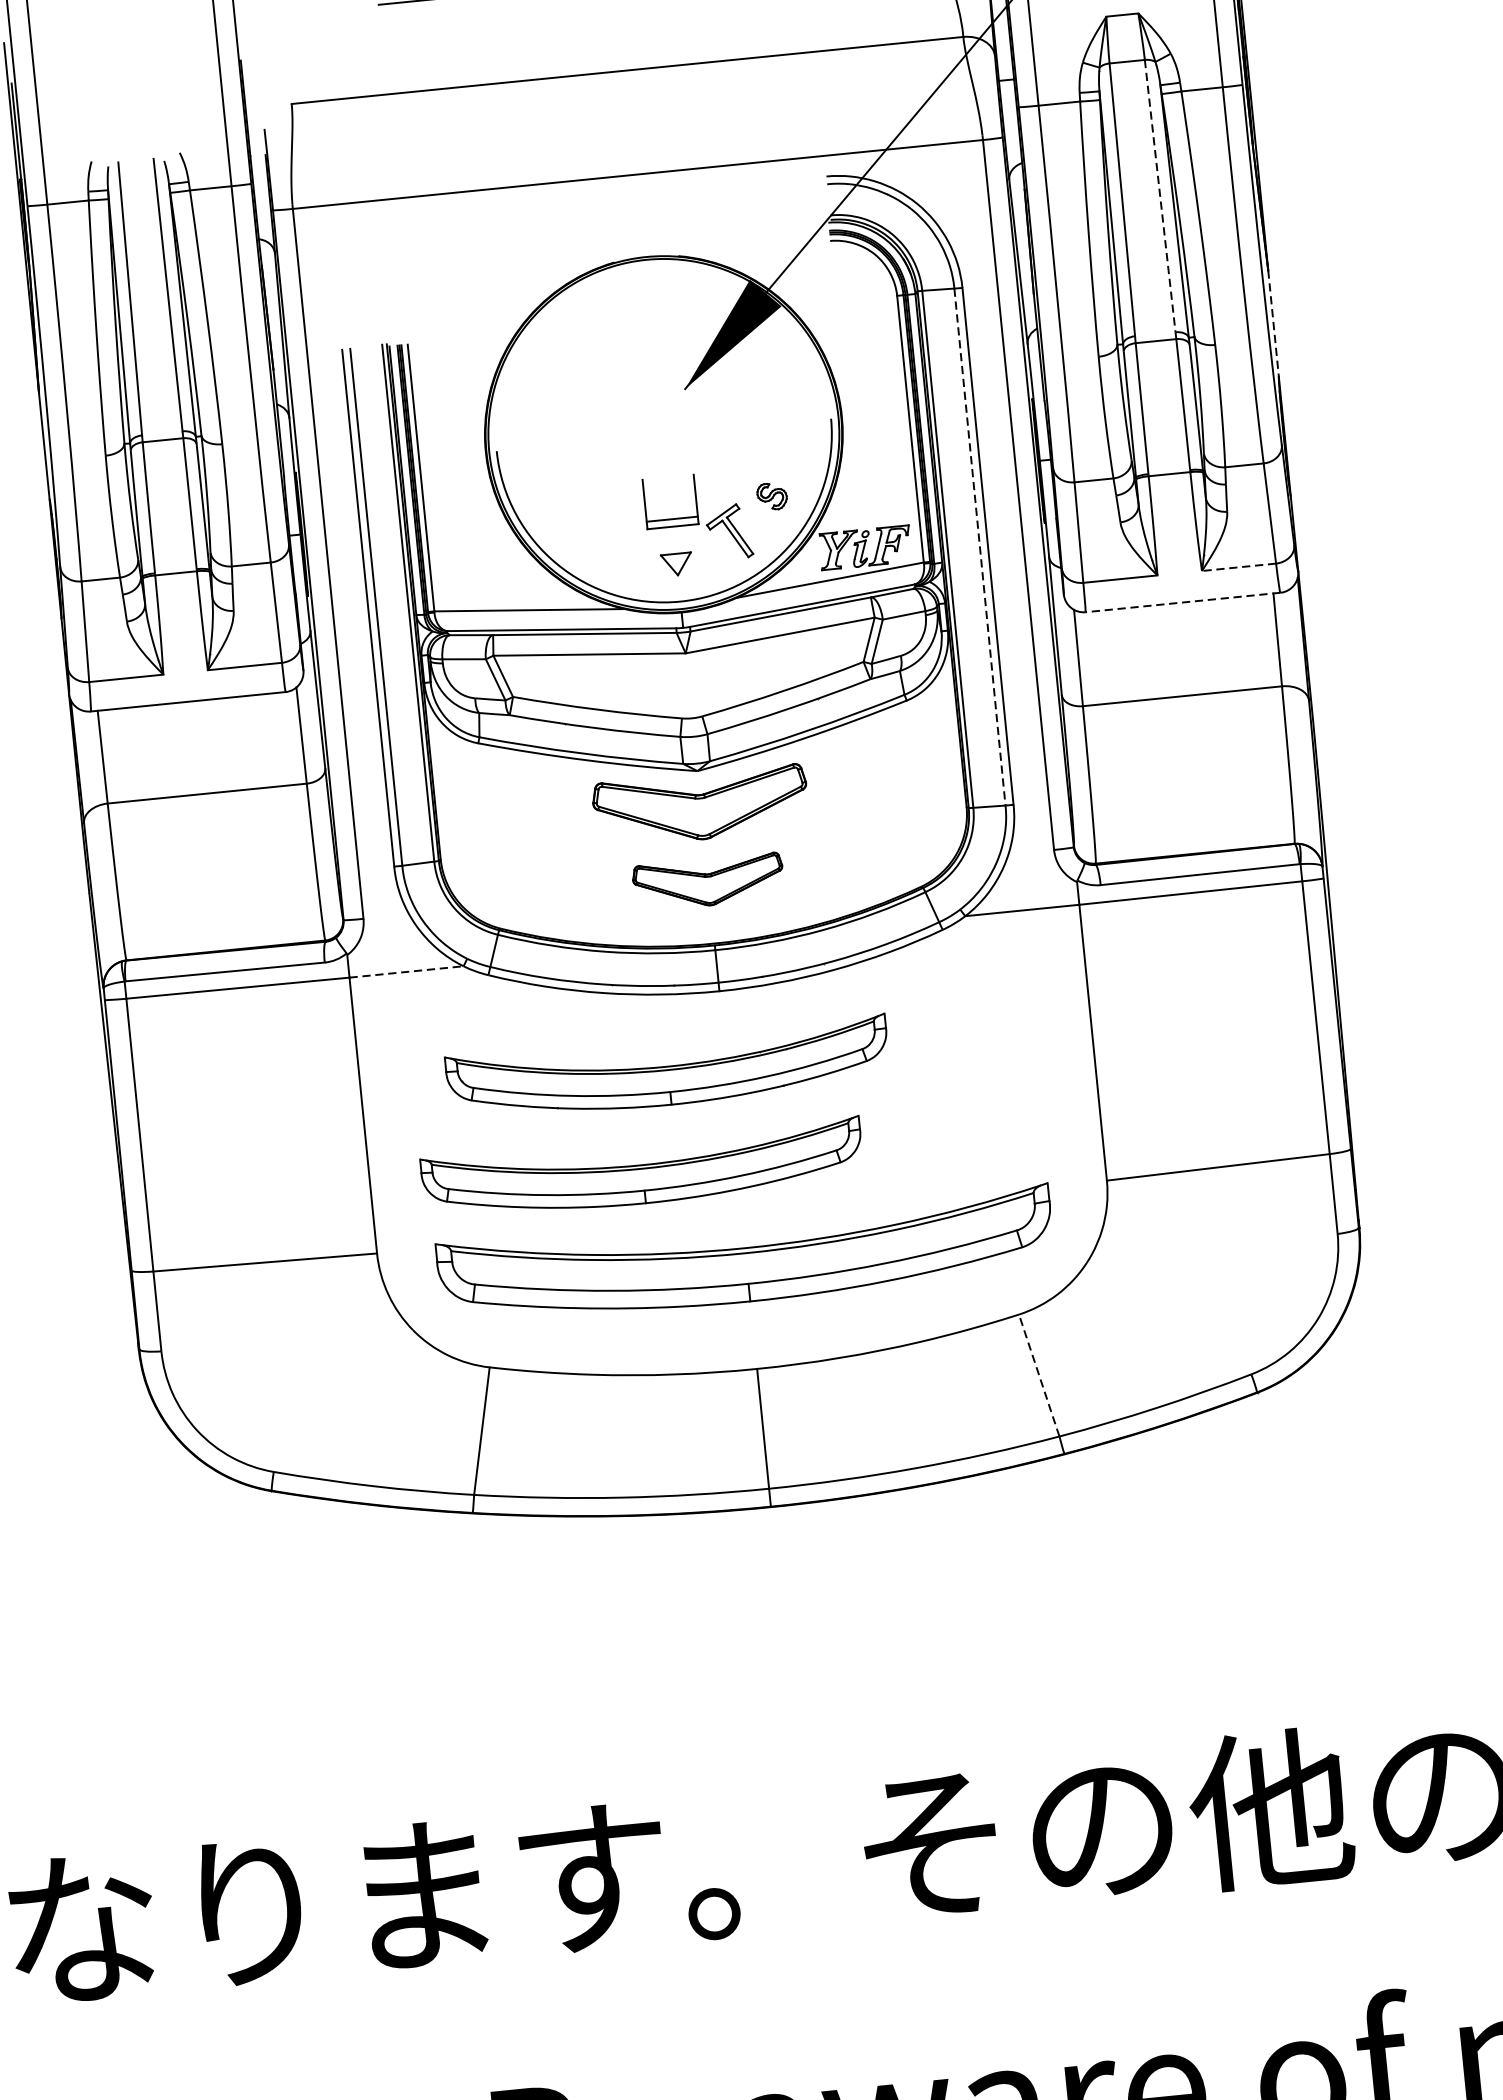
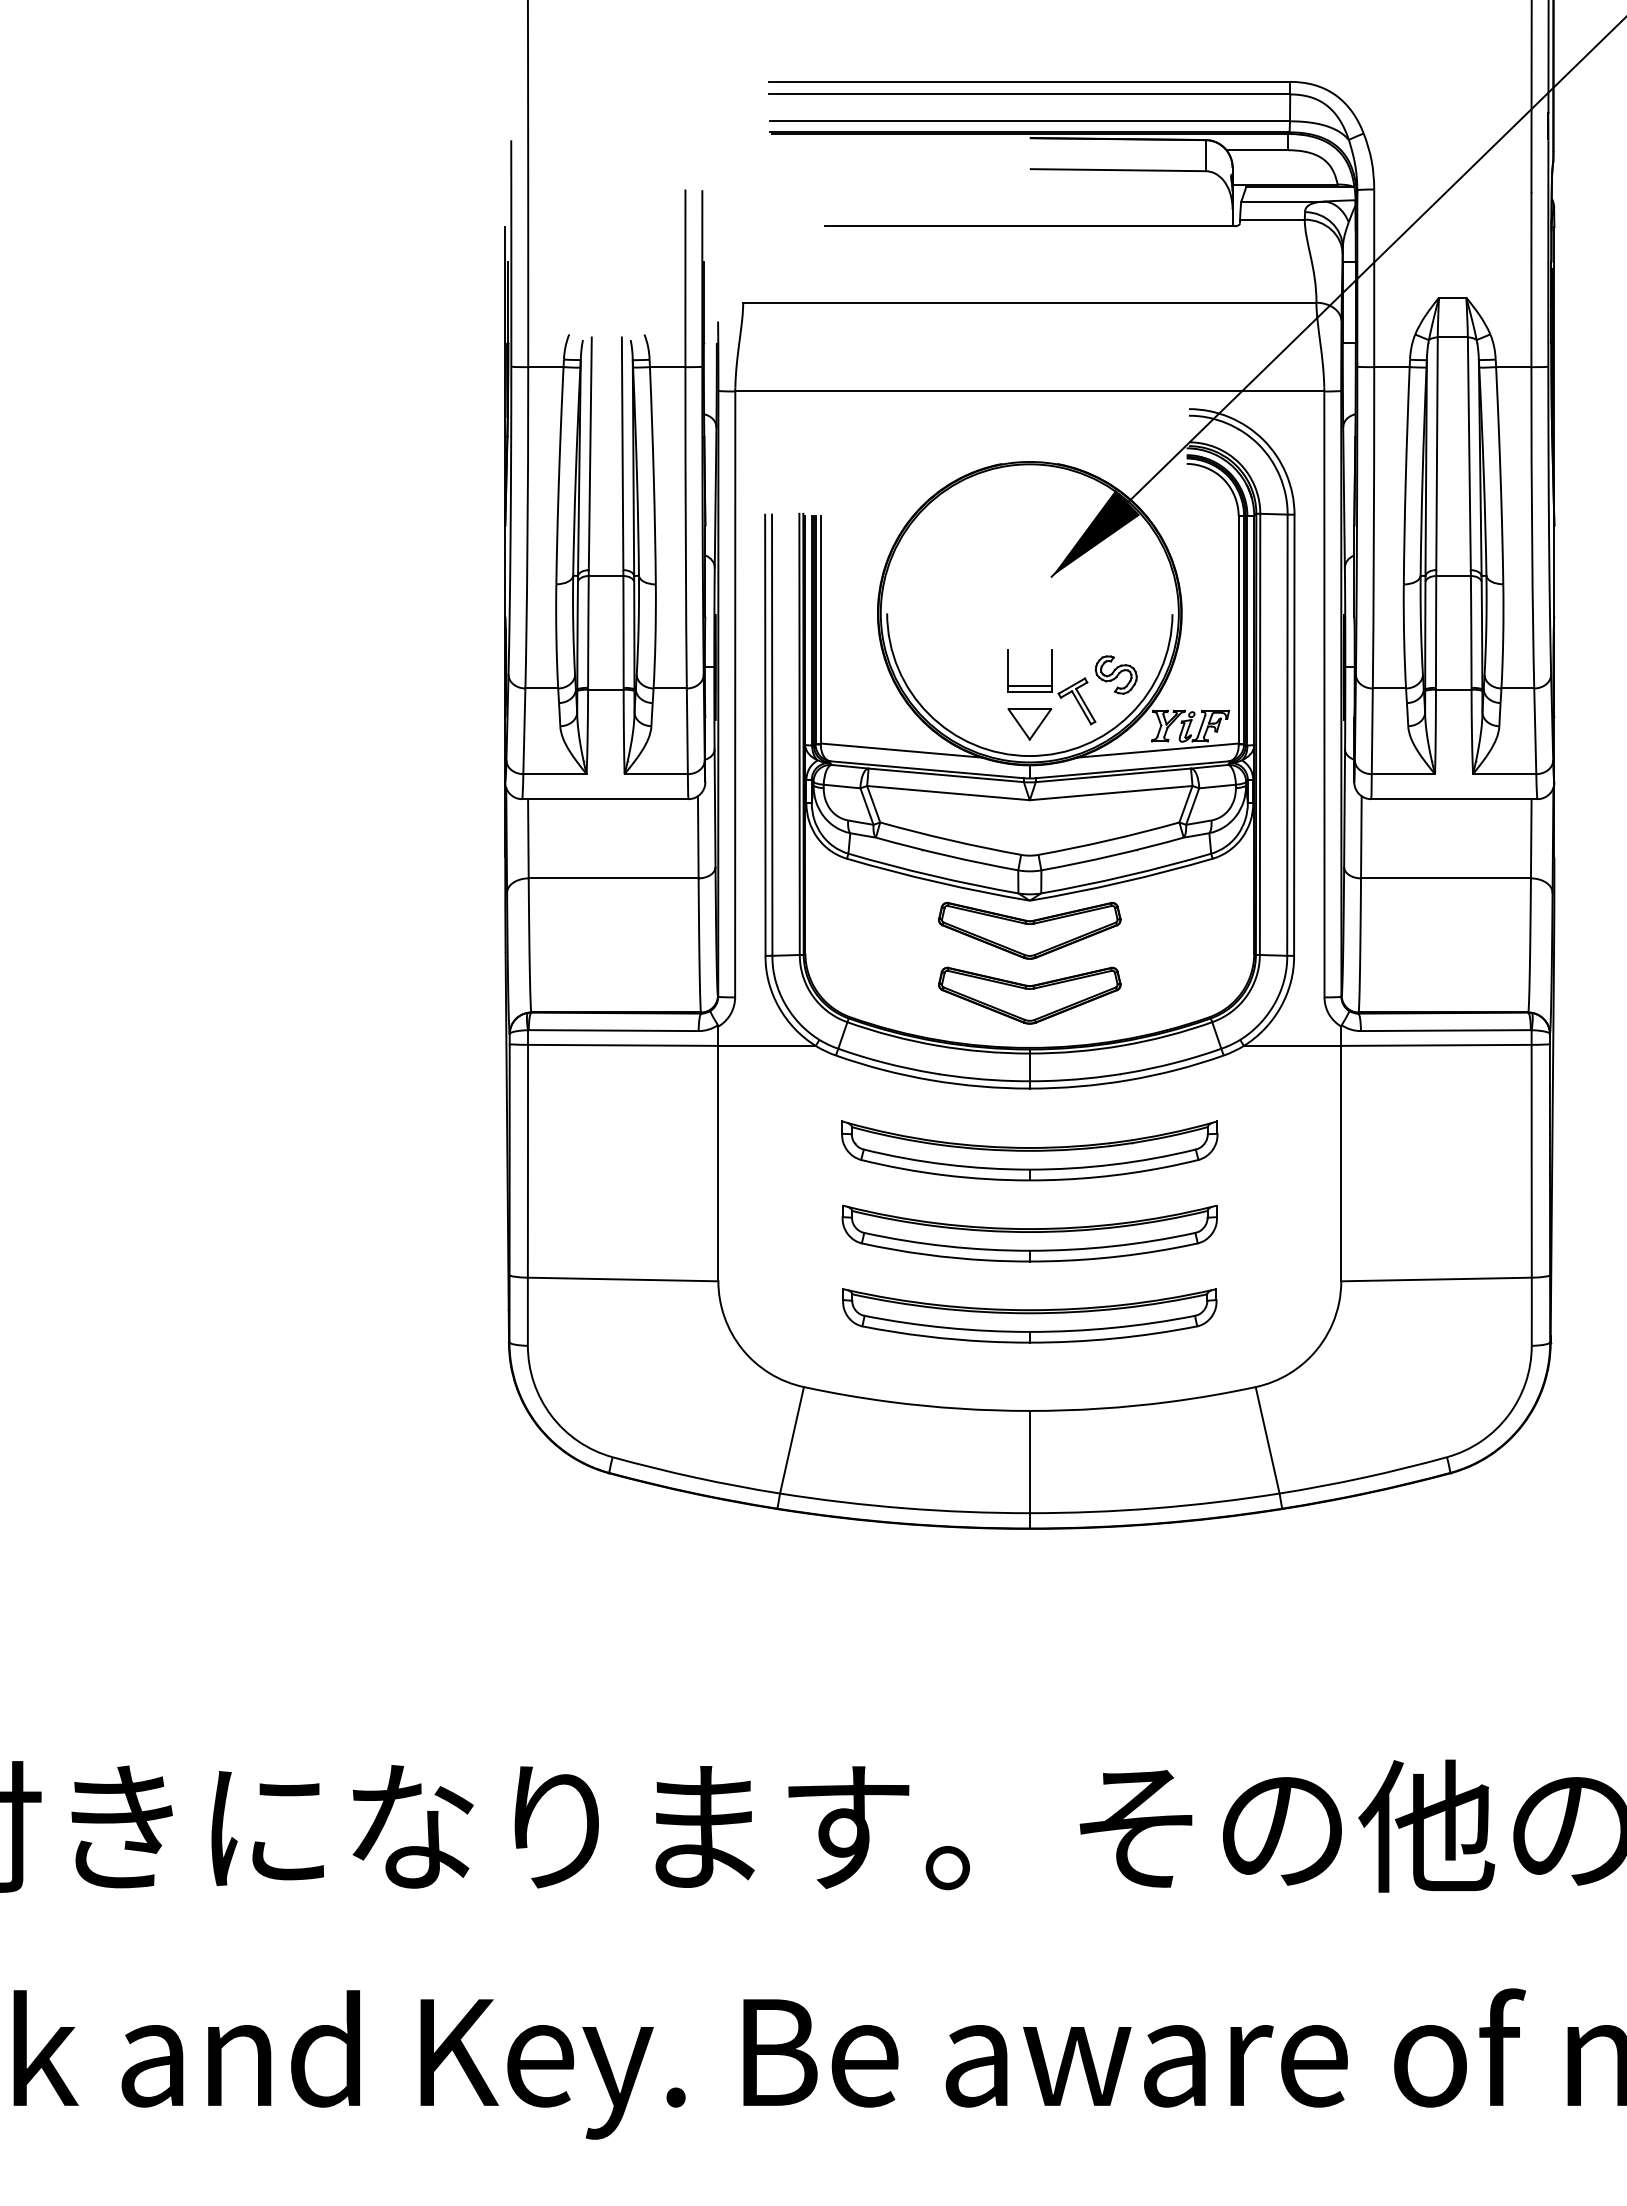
line: (1160, 196) -> (1469, 454), dashed -> solid
line: (1273, 324) -> (1554, 571), dashed -> solid
part: (771, 496) -> (1115, 674), size x1.67
line: (980, 547) -> (1287, 735), dashed -> solid
part: (676, 564) -> (1029, 724), size x1.67
line: (1238, 567) -> (1504, 774), dashed -> solid
line: (1182, 602) -> (1453, 799), dashed -> solid
part: (708, 882) -> (1029, 995), size x1.43
line: (407, 971) -> (767, 1045), dashed -> solid
part: (667, 1069) -> (1029, 1150), moved
part: (642, 1170) -> (1029, 1233), moved
part: (745, 1257) -> (1029, 1315), size x0.71
line: (1039, 1375) -> (1267, 1440), dashed -> solid

